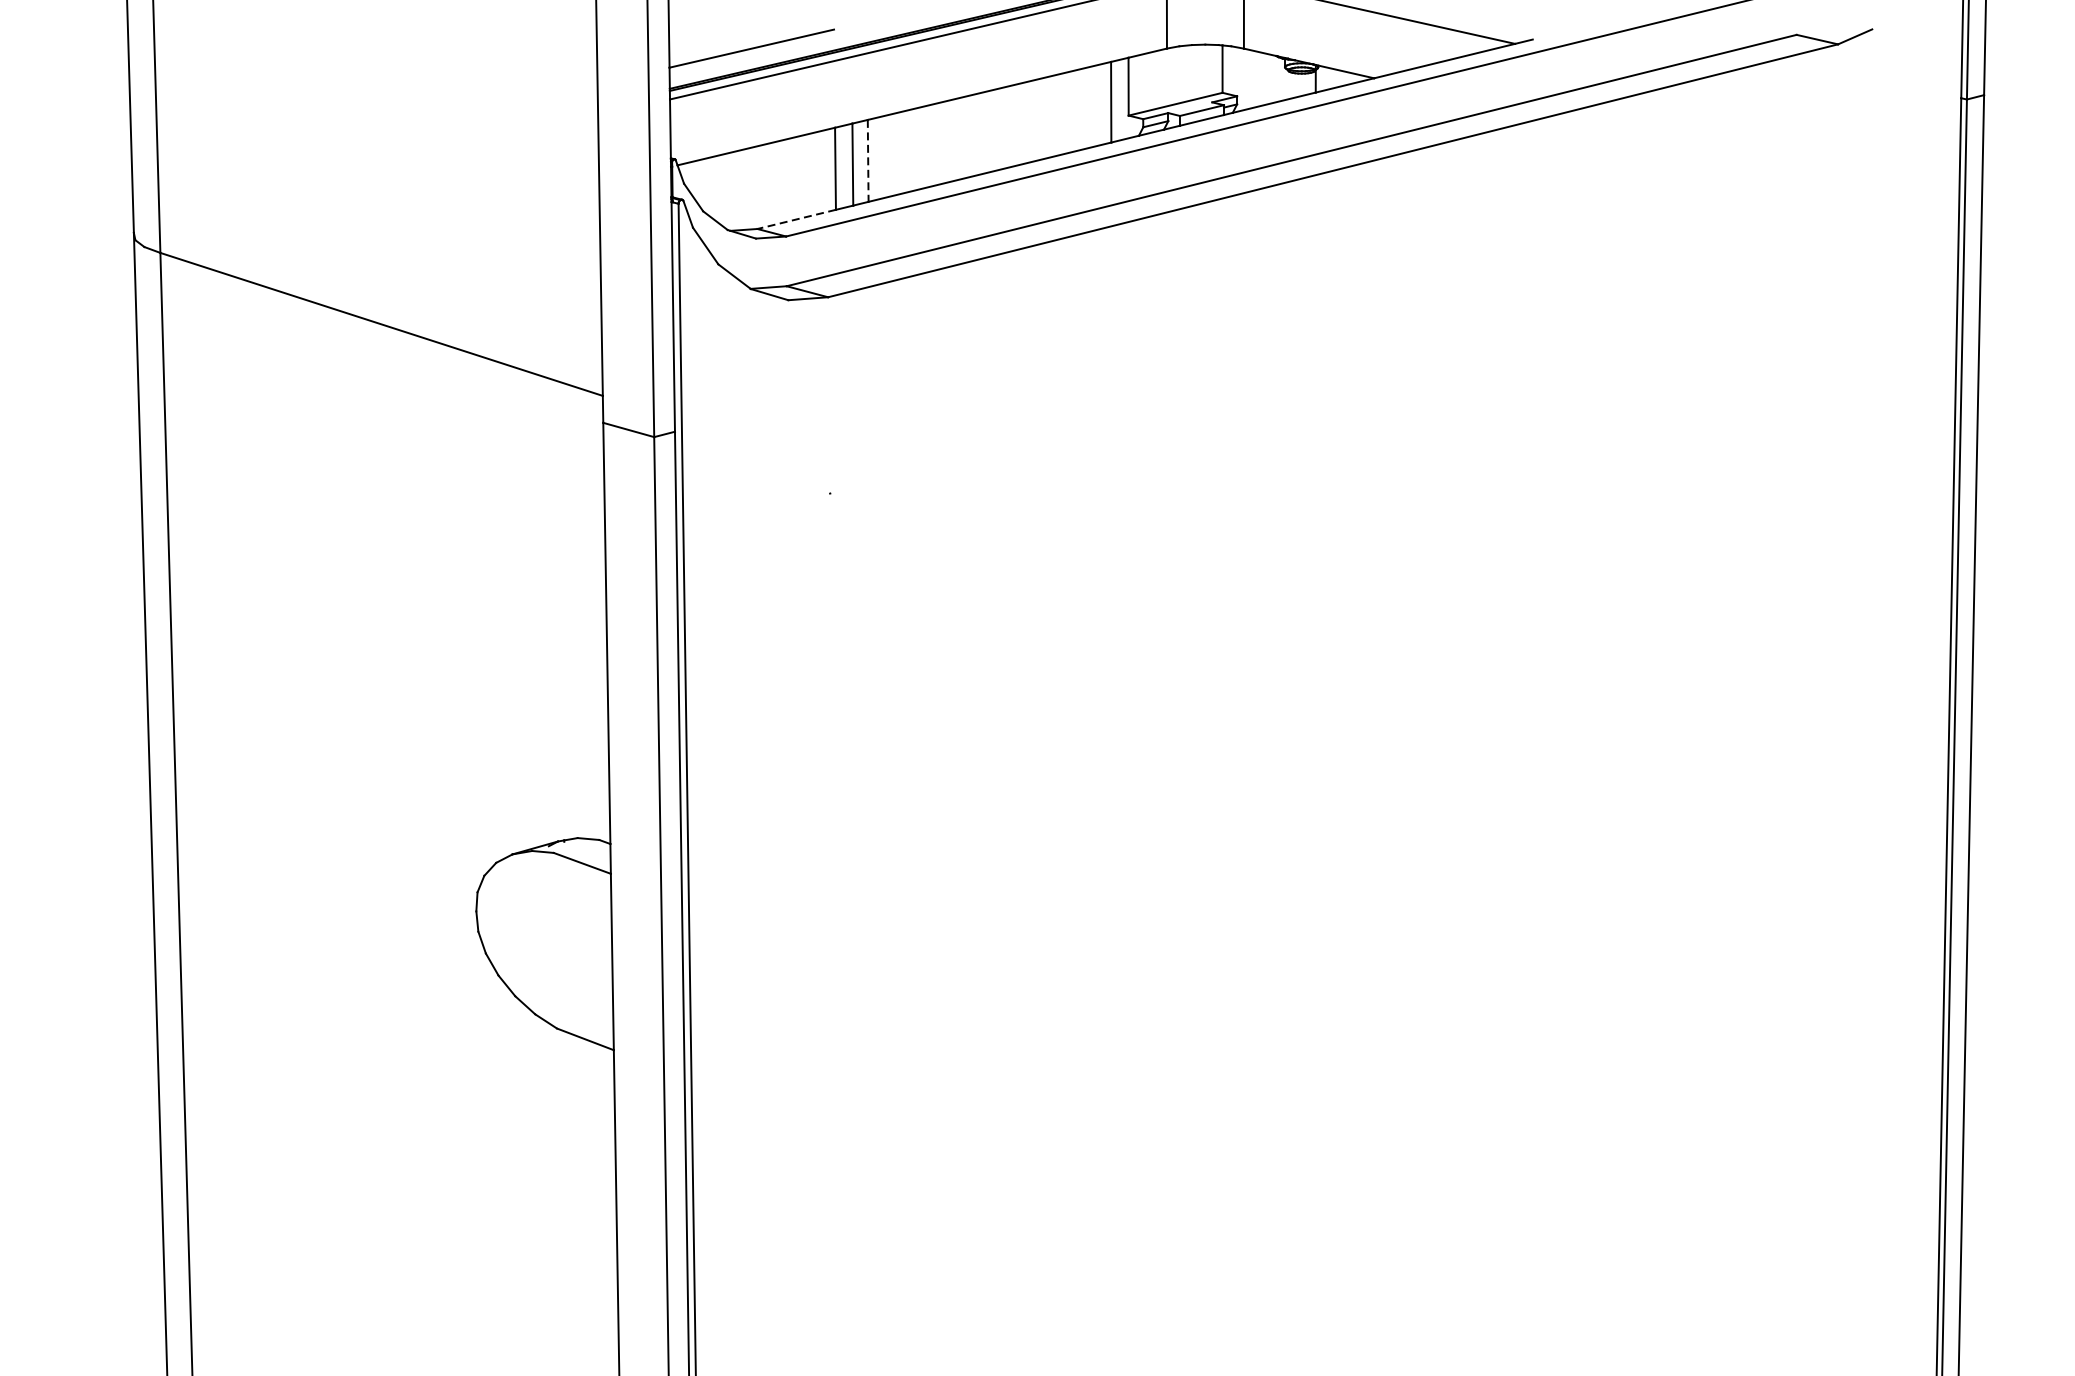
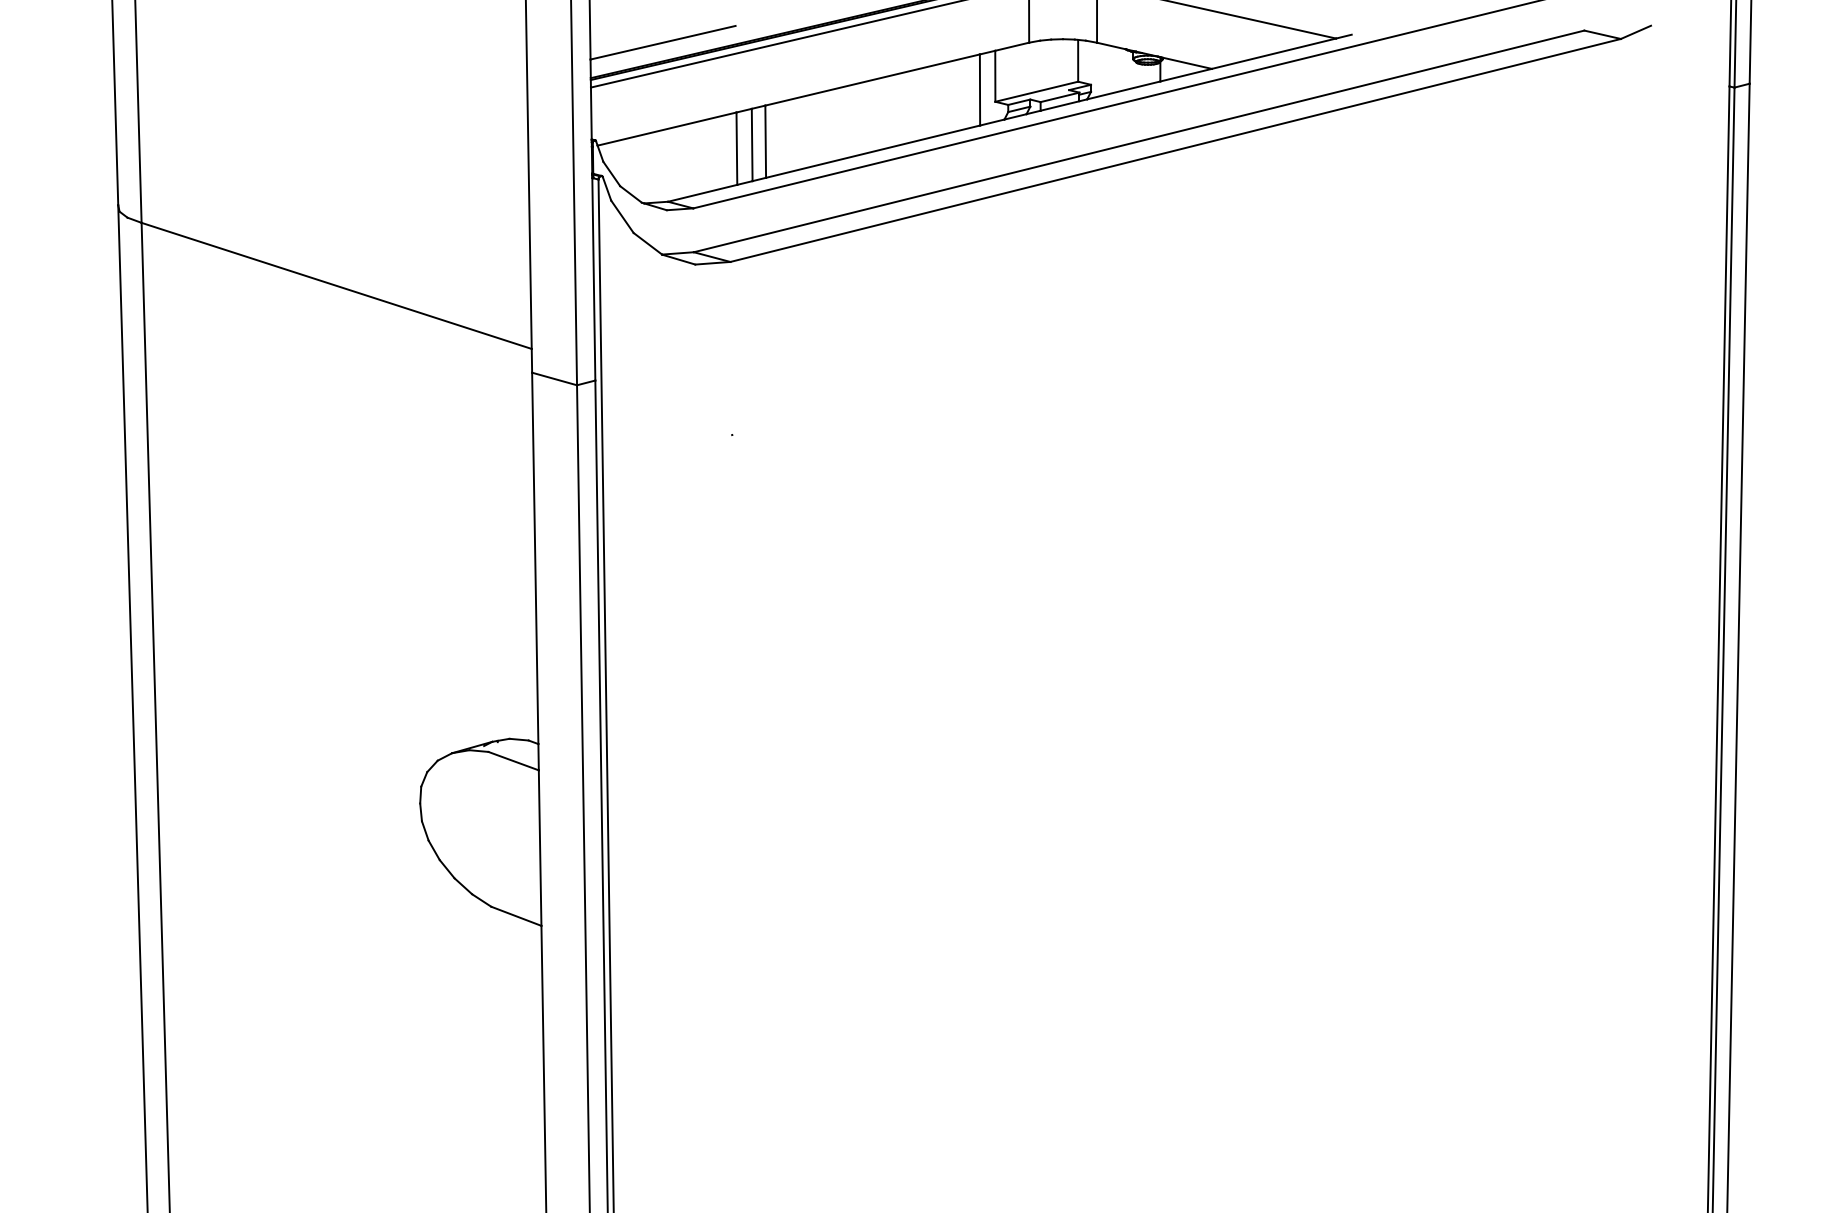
line: (867, 161) -> (765, 142), dashed -> solid
line: (796, 219) -> (702, 193), dashed -> solid

